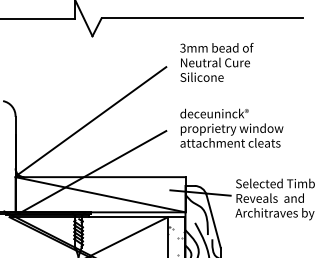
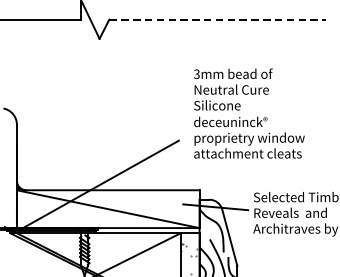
line: (202, 18) -> (217, 19), solid -> dashed
text: (216, 62) -> (232, 89), moved
line: (92, 120) -> (99, 129), removed

